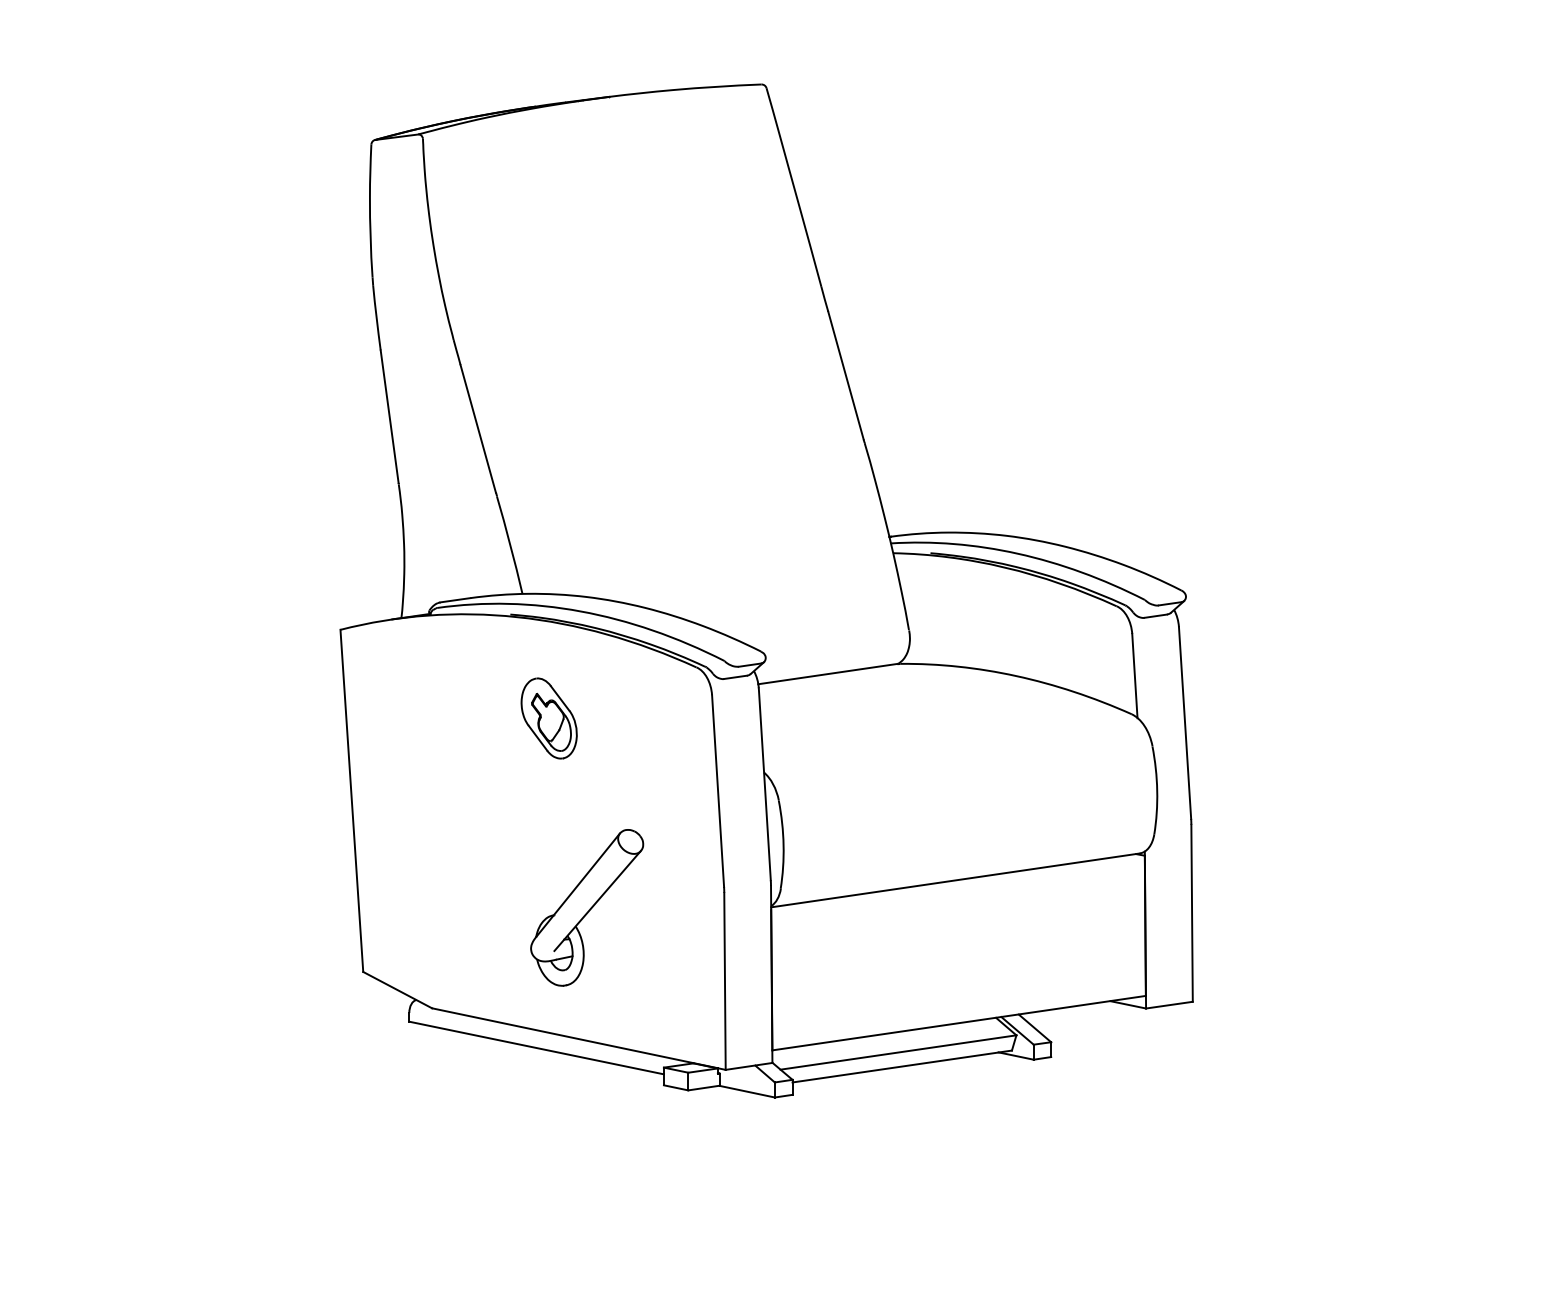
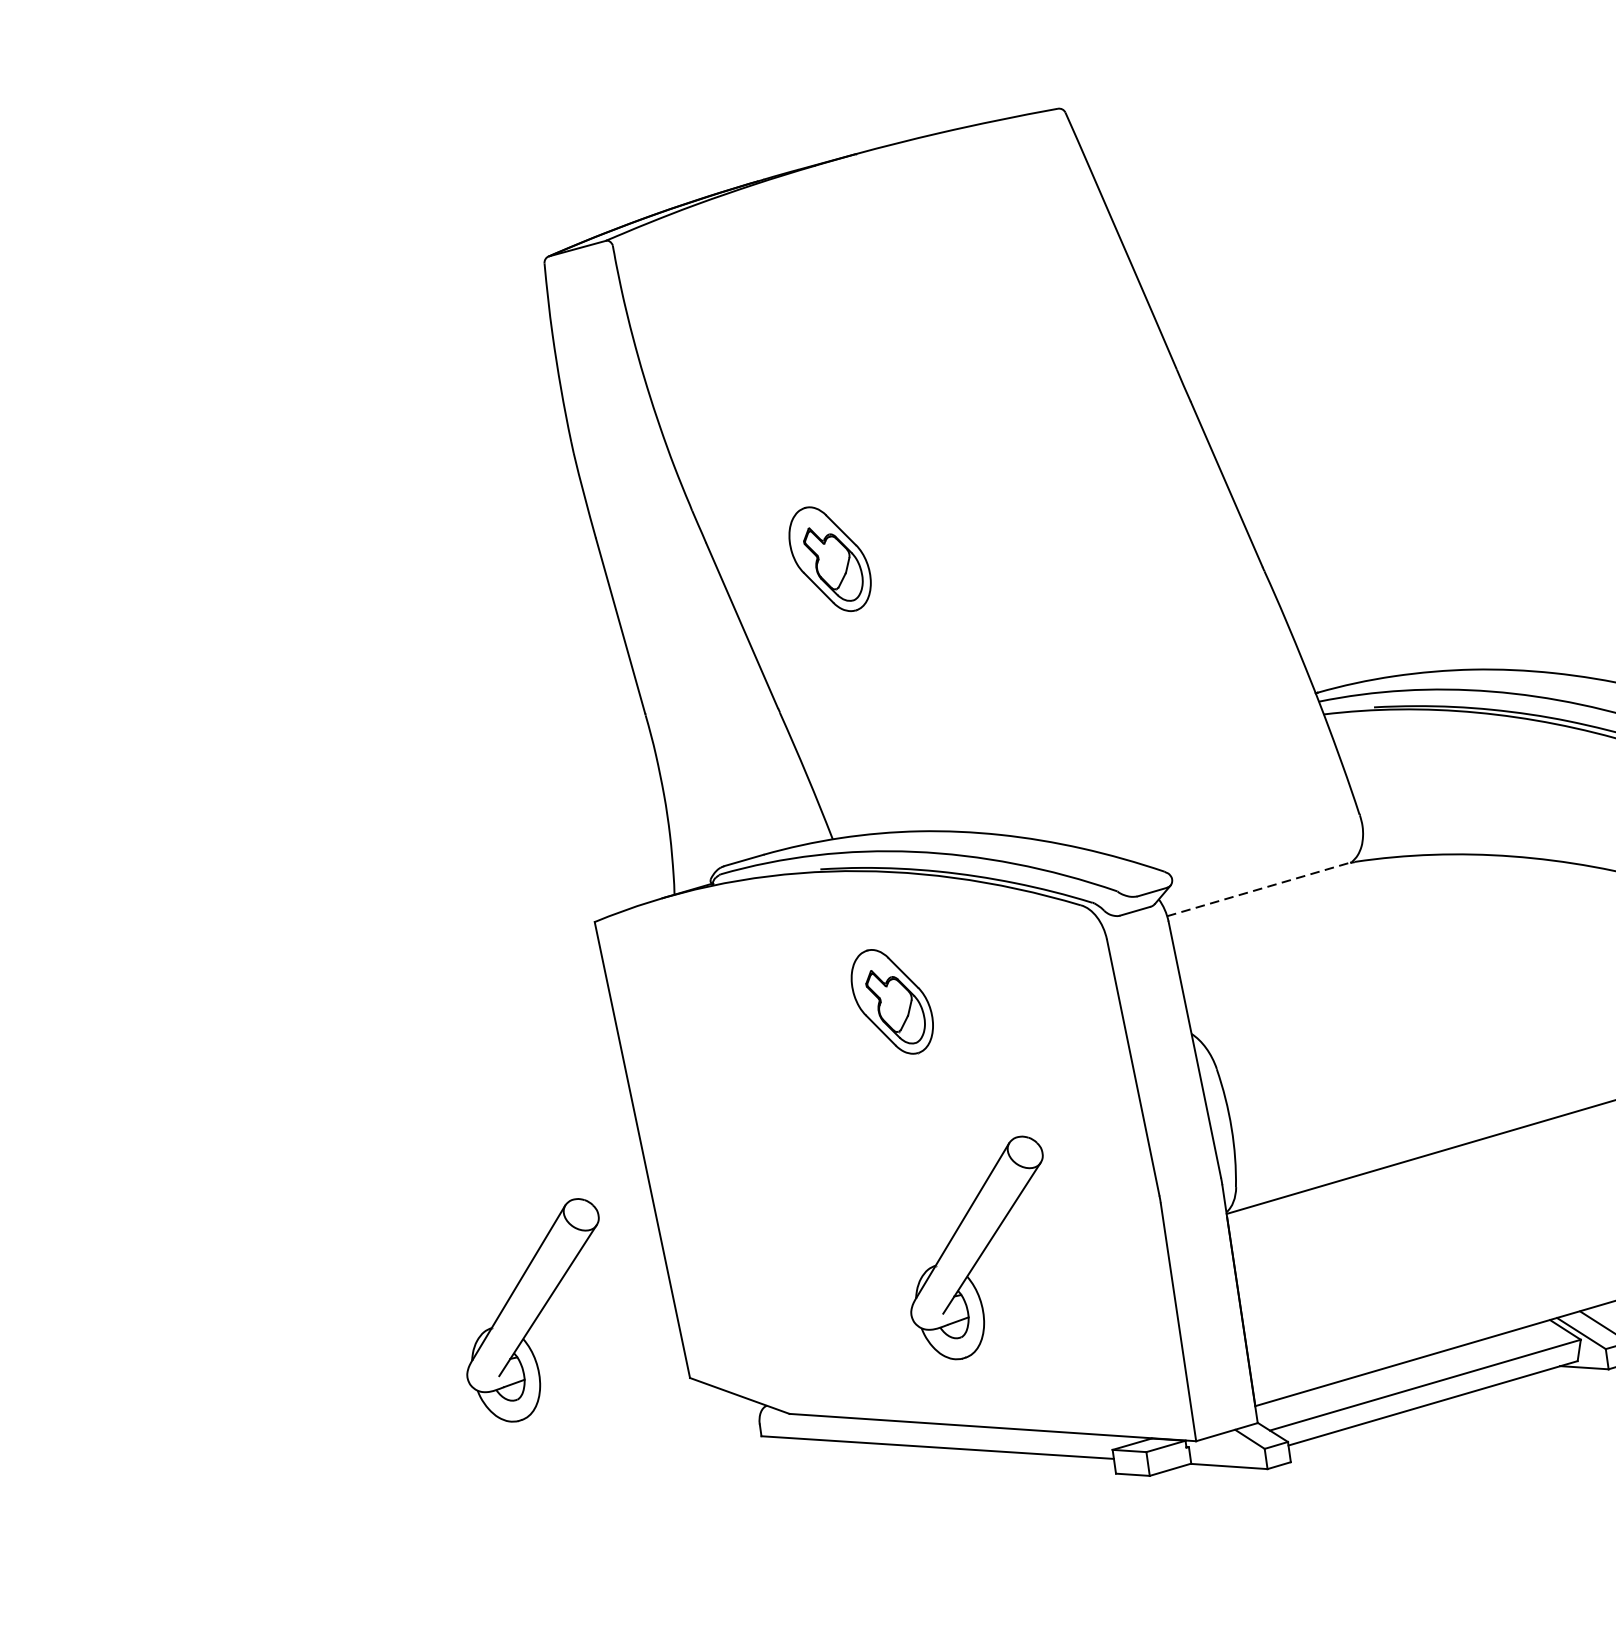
part: (548, 389) -> (829, 559), added
line: (828, 674) -> (1259, 889), solid -> dashed
part: (257, 907) -> (535, 1311), added

